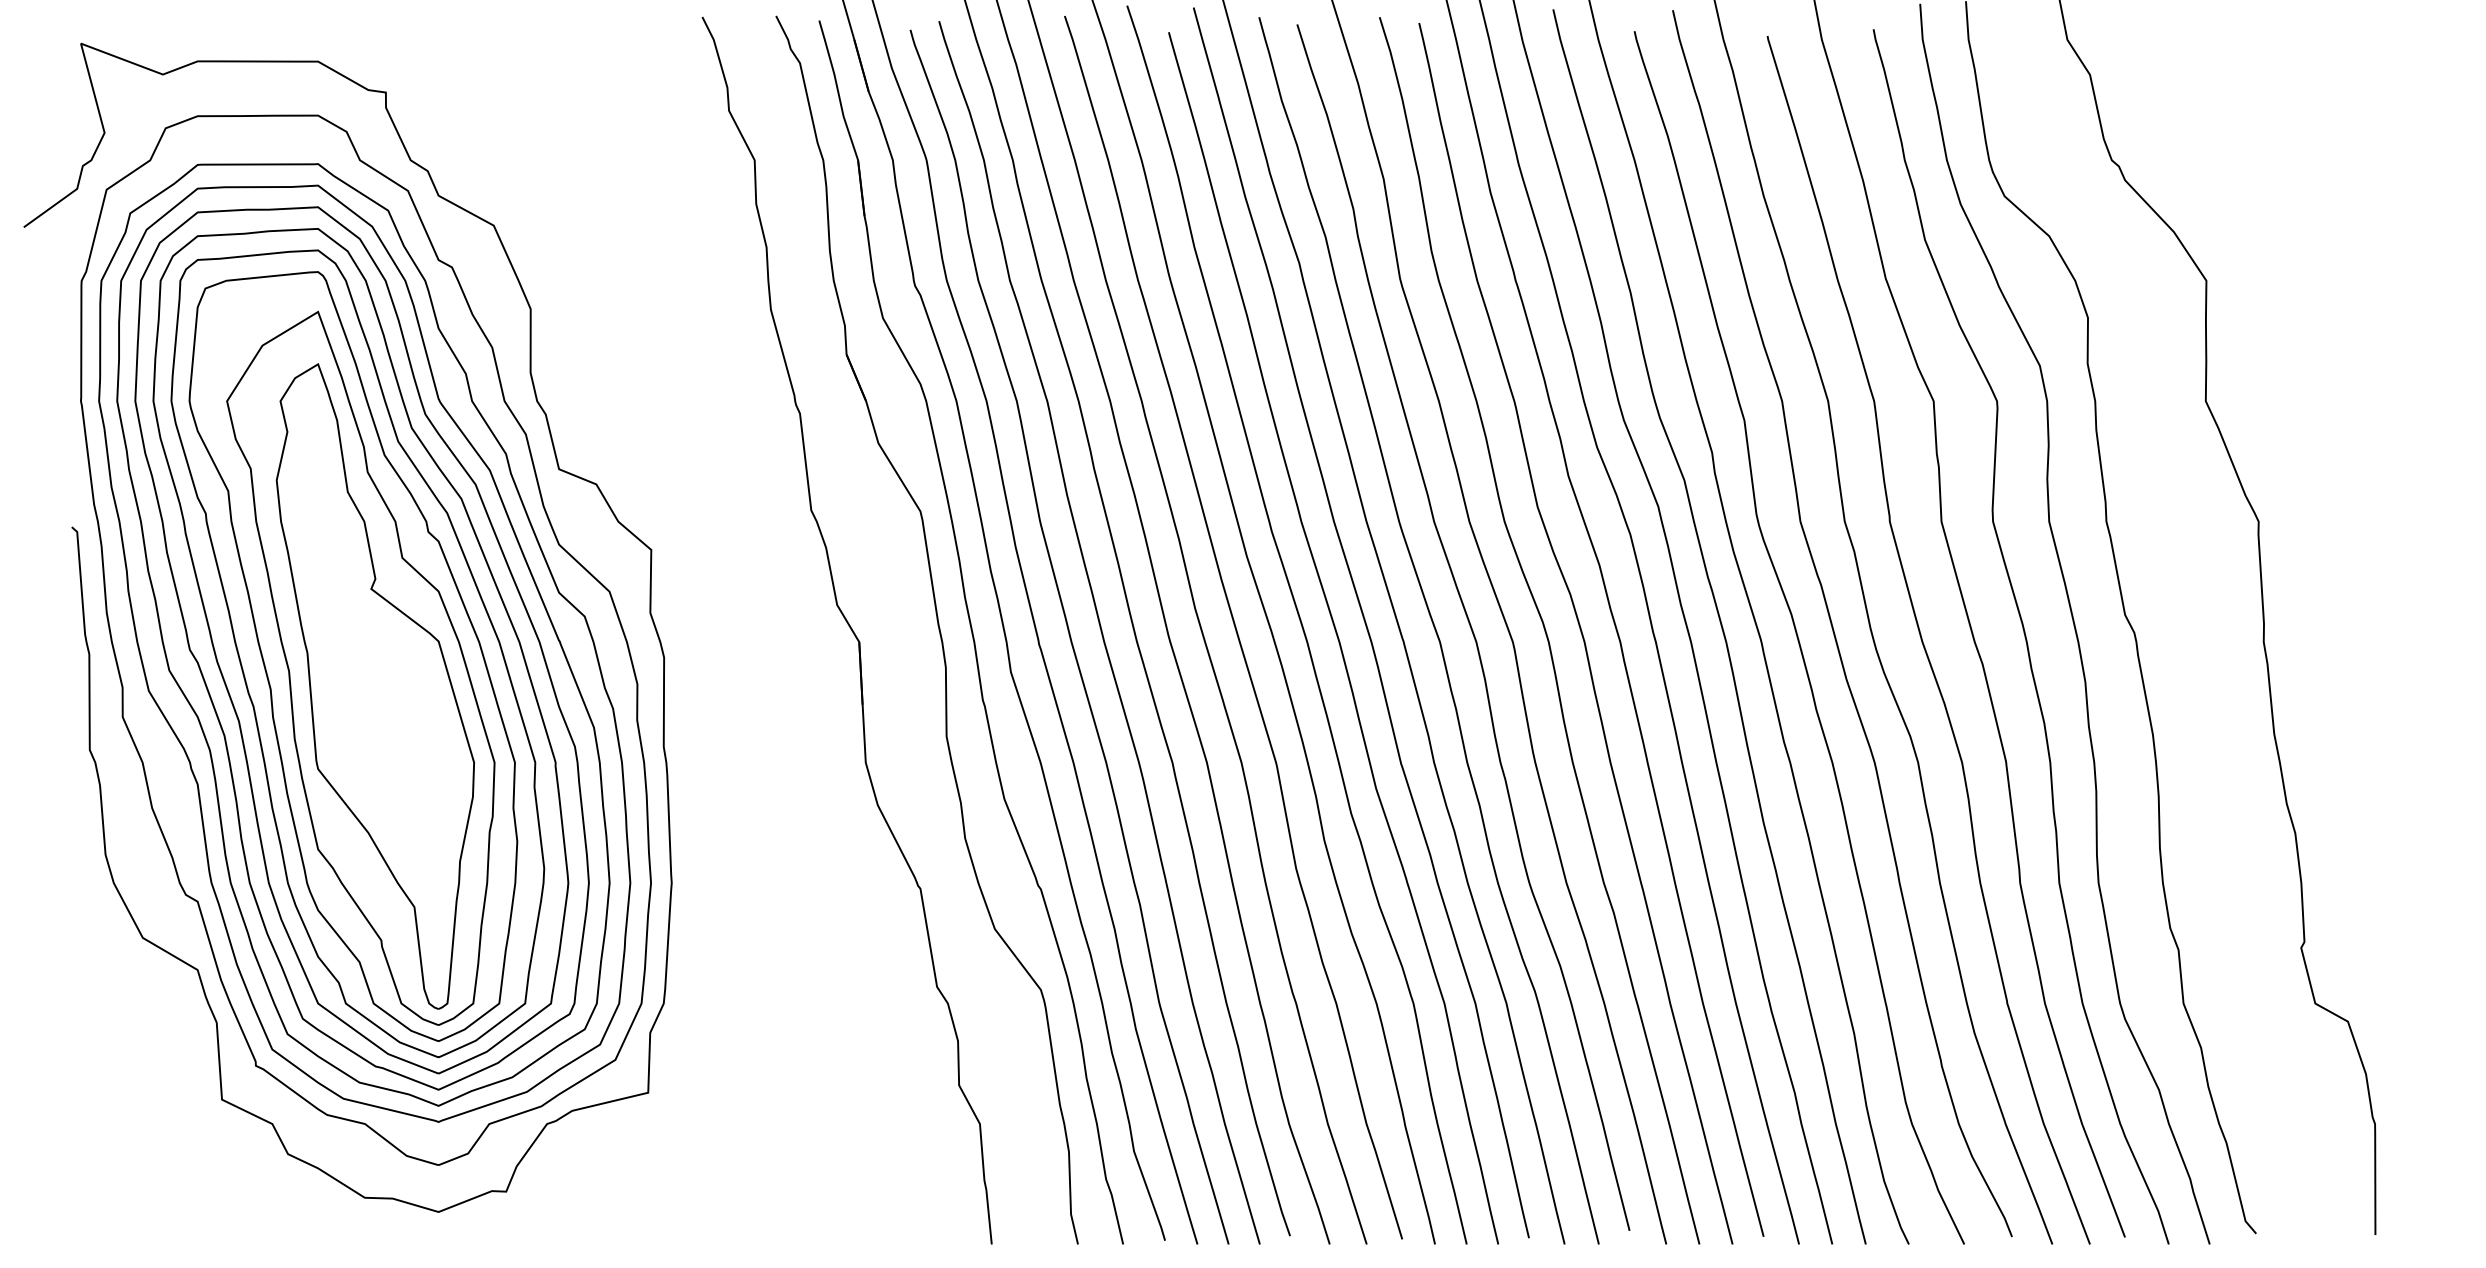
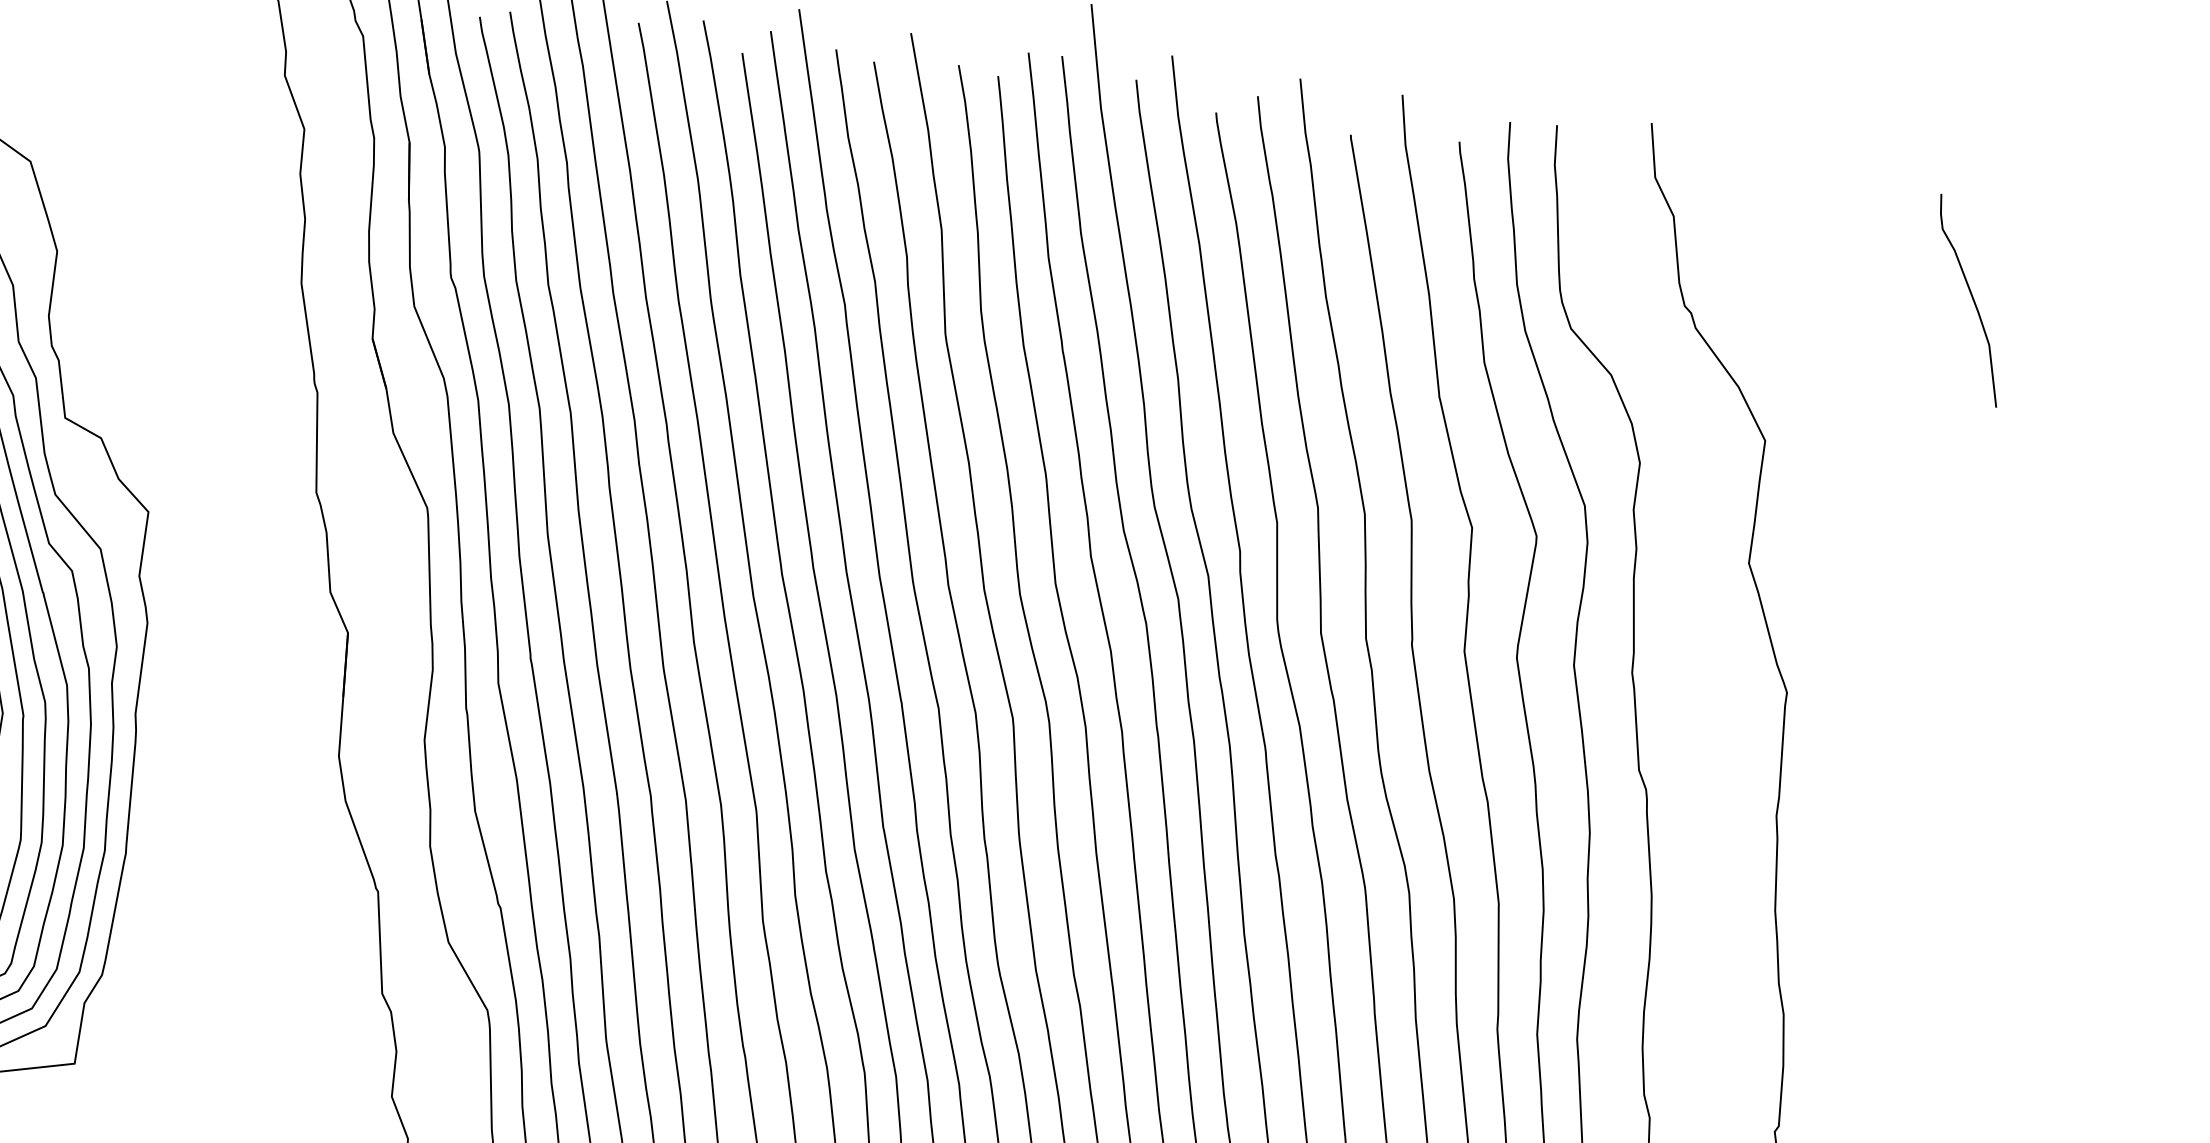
curve: (2389, 119) -> (1972, 300), added

